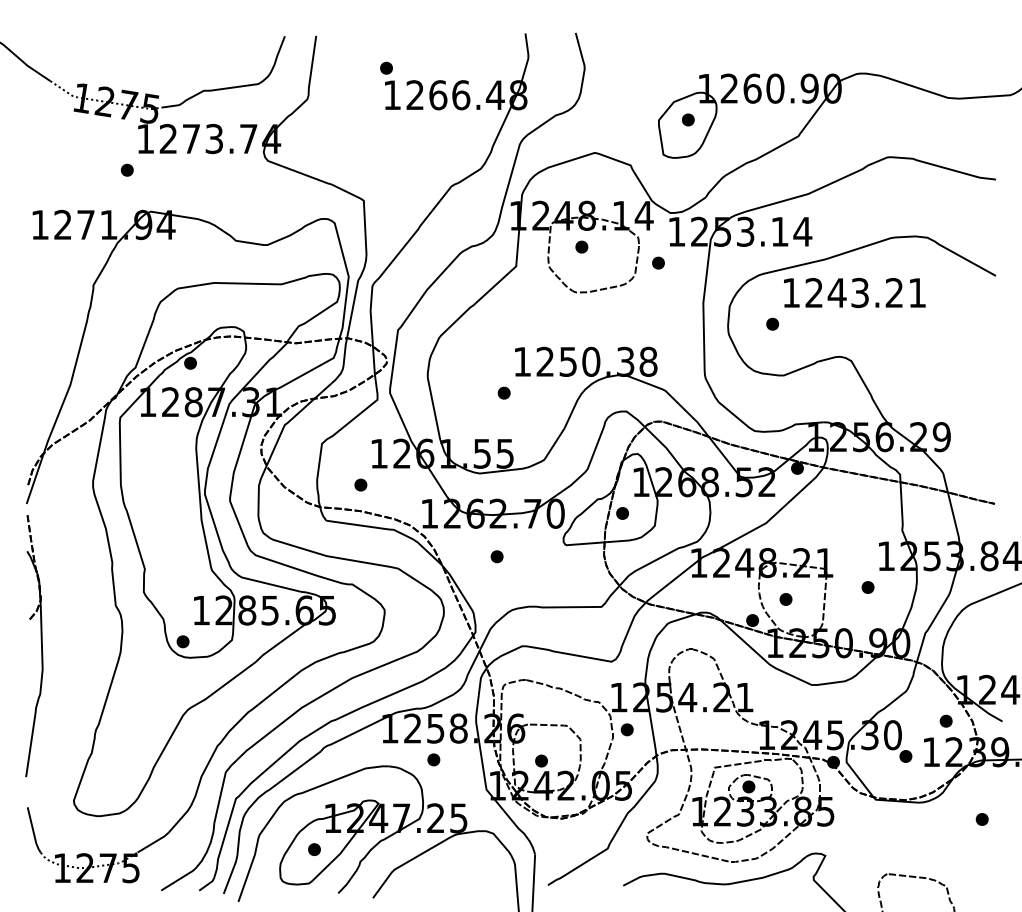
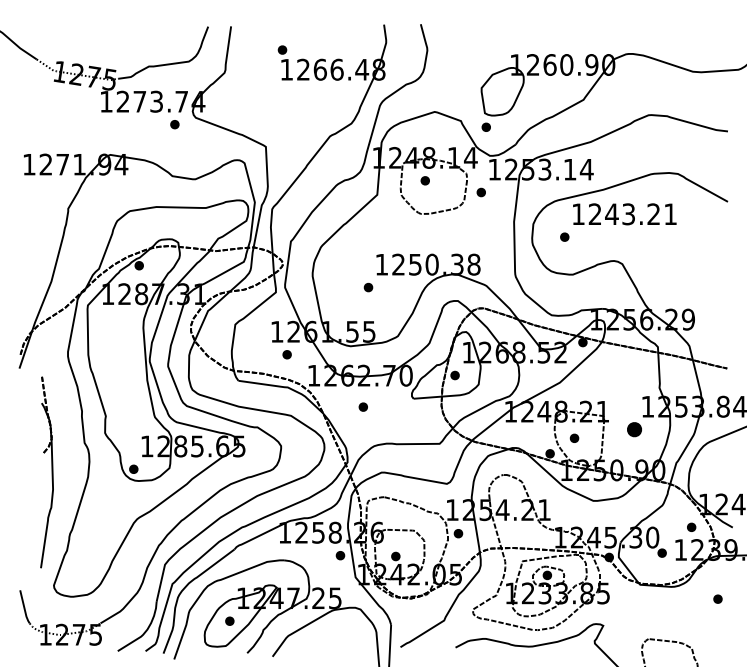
part: (688, 119) -> (486, 126), moved
part: (127, 169) -> (175, 124), moved
part: (360, 484) -> (286, 354), moved
part: (867, 587) -> (634, 429), size x1.6
part: (41, 646) -> (52, 472), moved
part: (433, 759) -> (340, 555), moved

